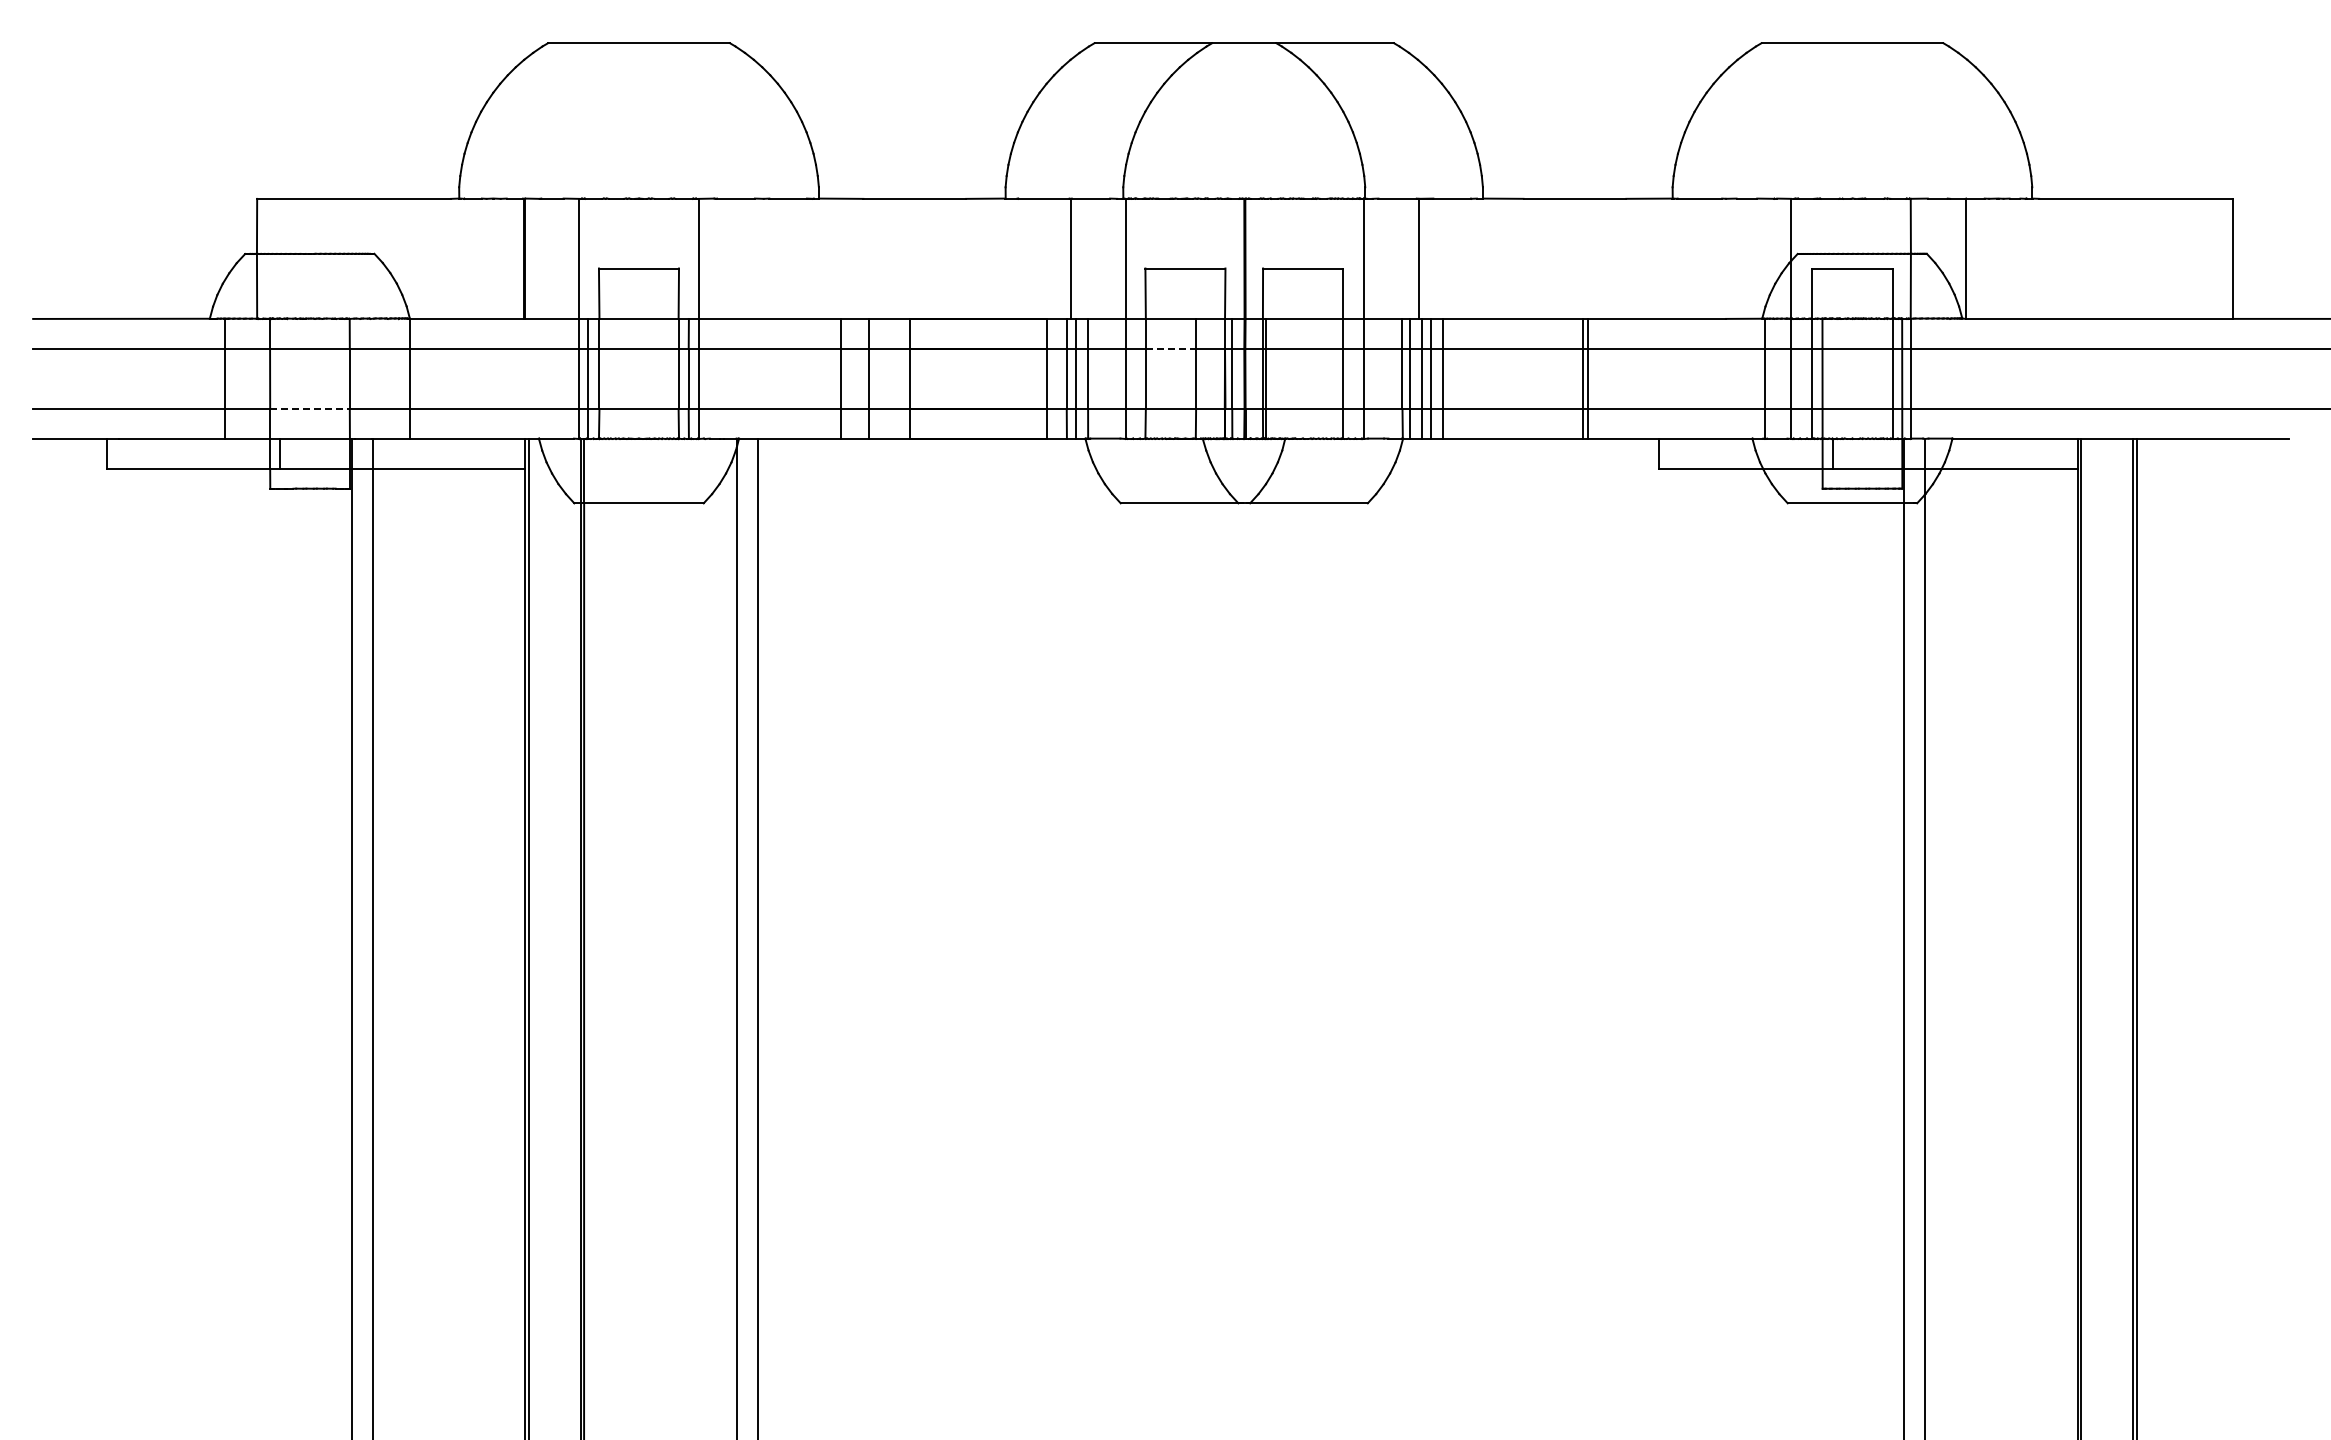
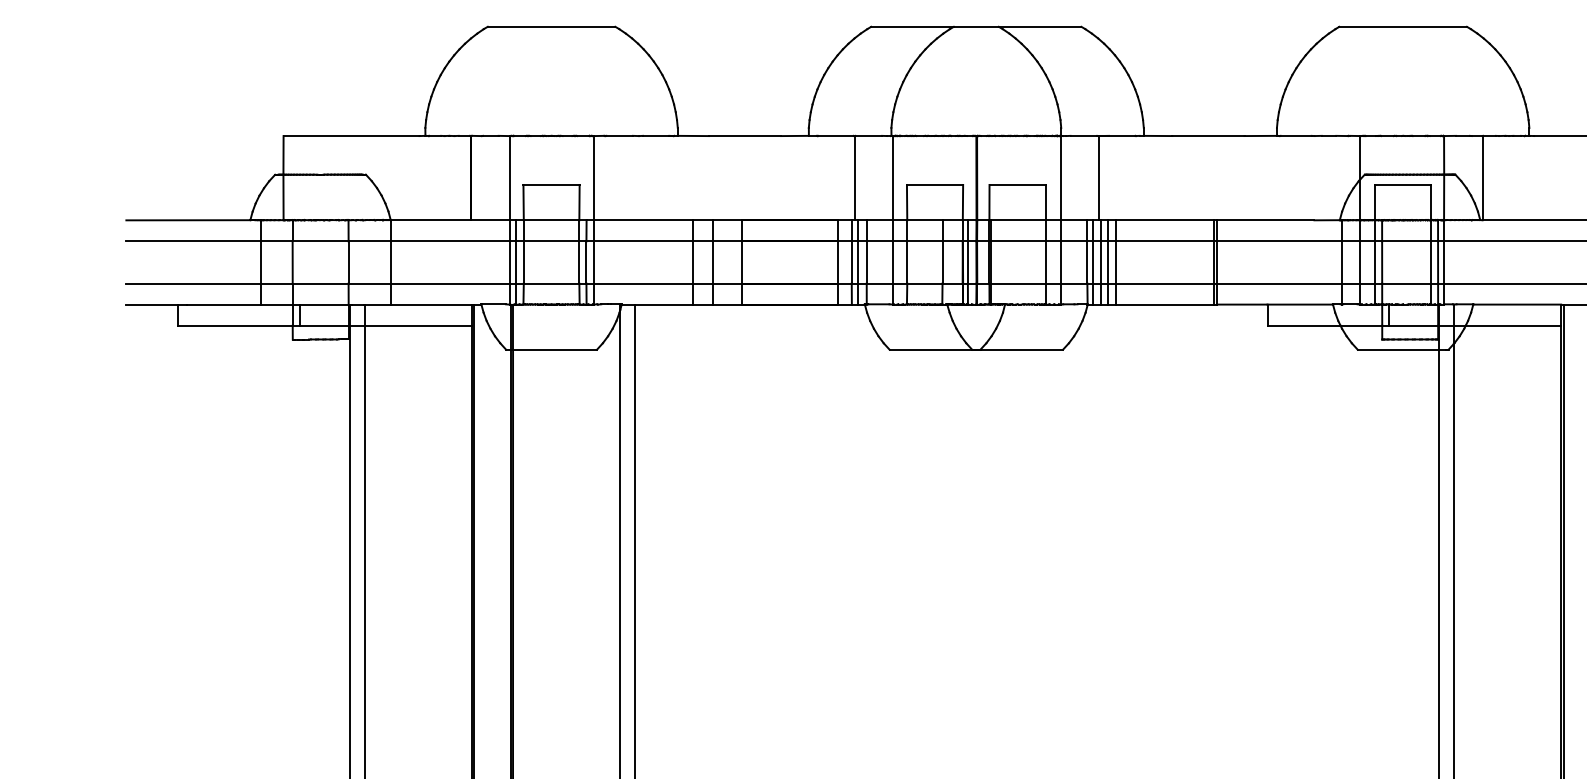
line: (1171, 348) -> (925, 241), dashed -> solid
line: (310, 409) -> (321, 283), dashed -> solid

